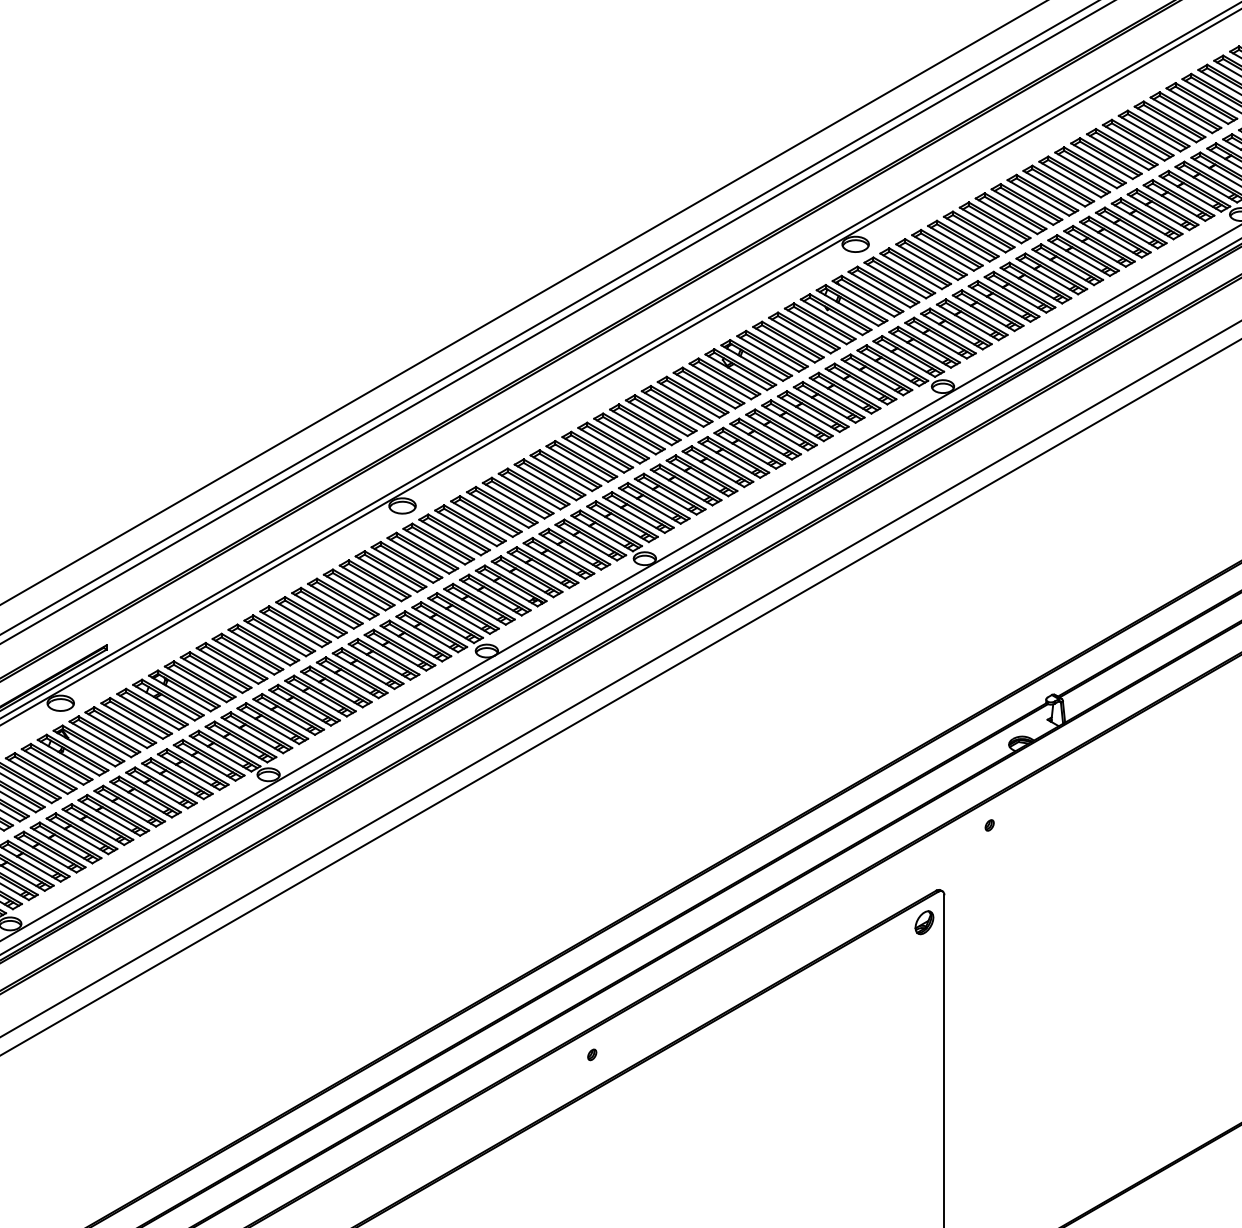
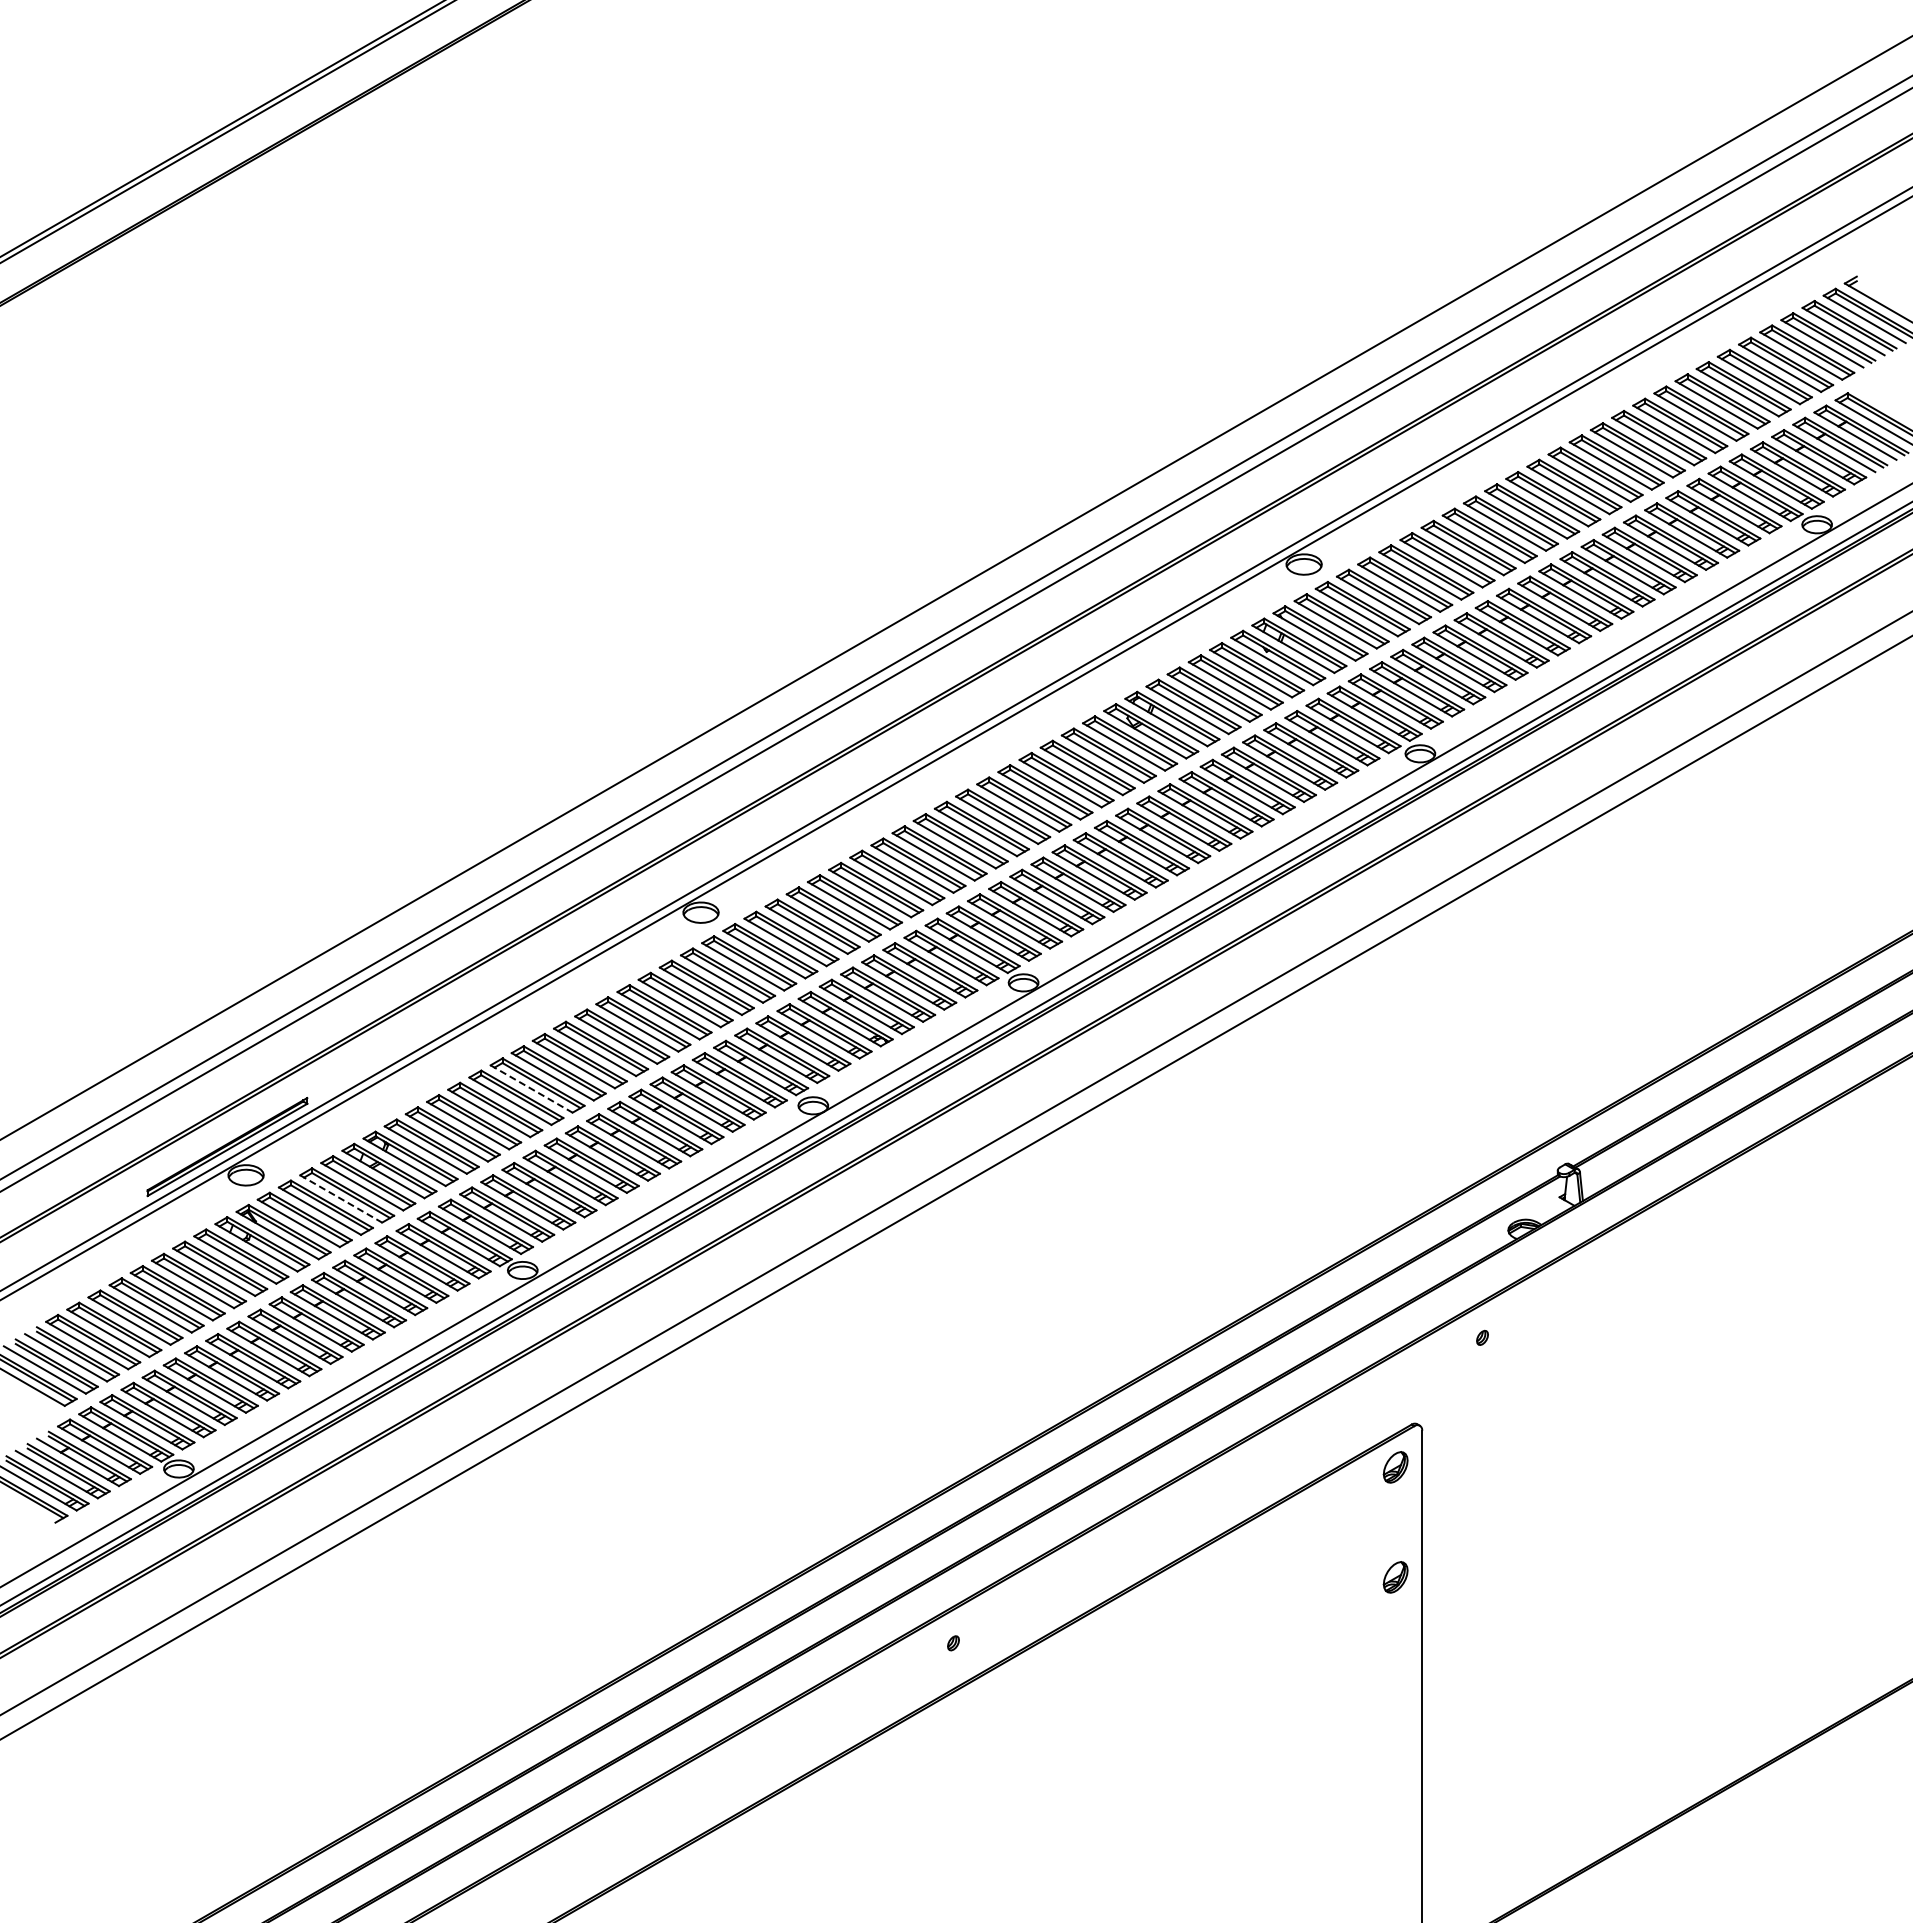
line: (275, 638) -> (532, 1089), solid -> dashed
line: (132, 721) -> (341, 1199), solid -> dashed
part: (924, 1005) -> (1395, 1577), added

